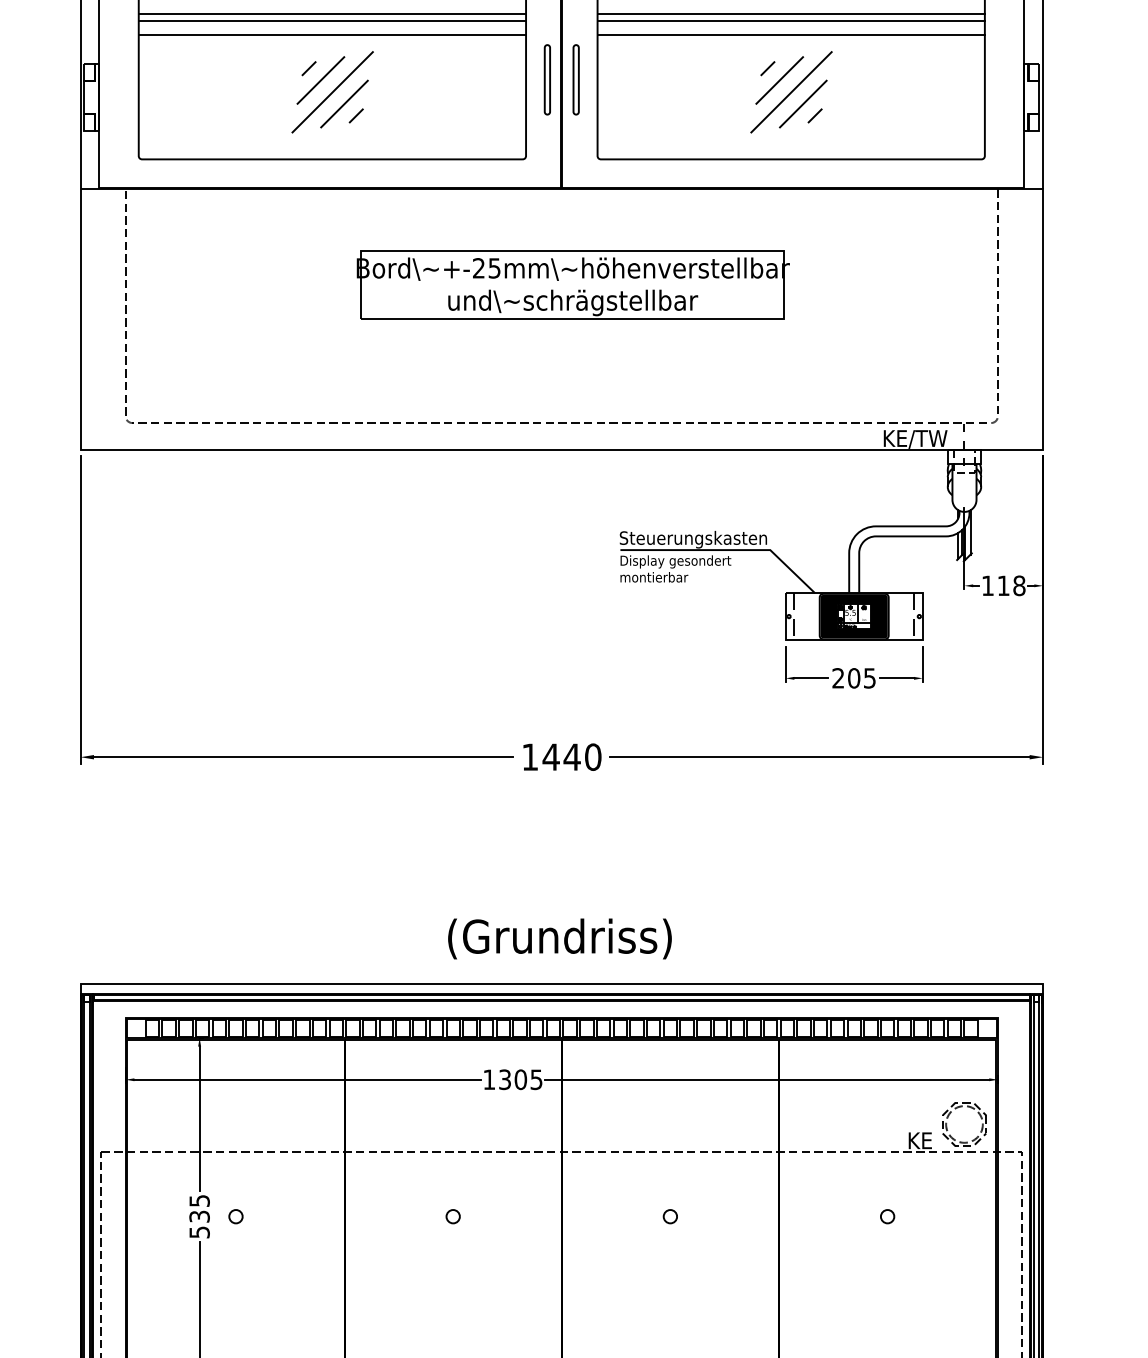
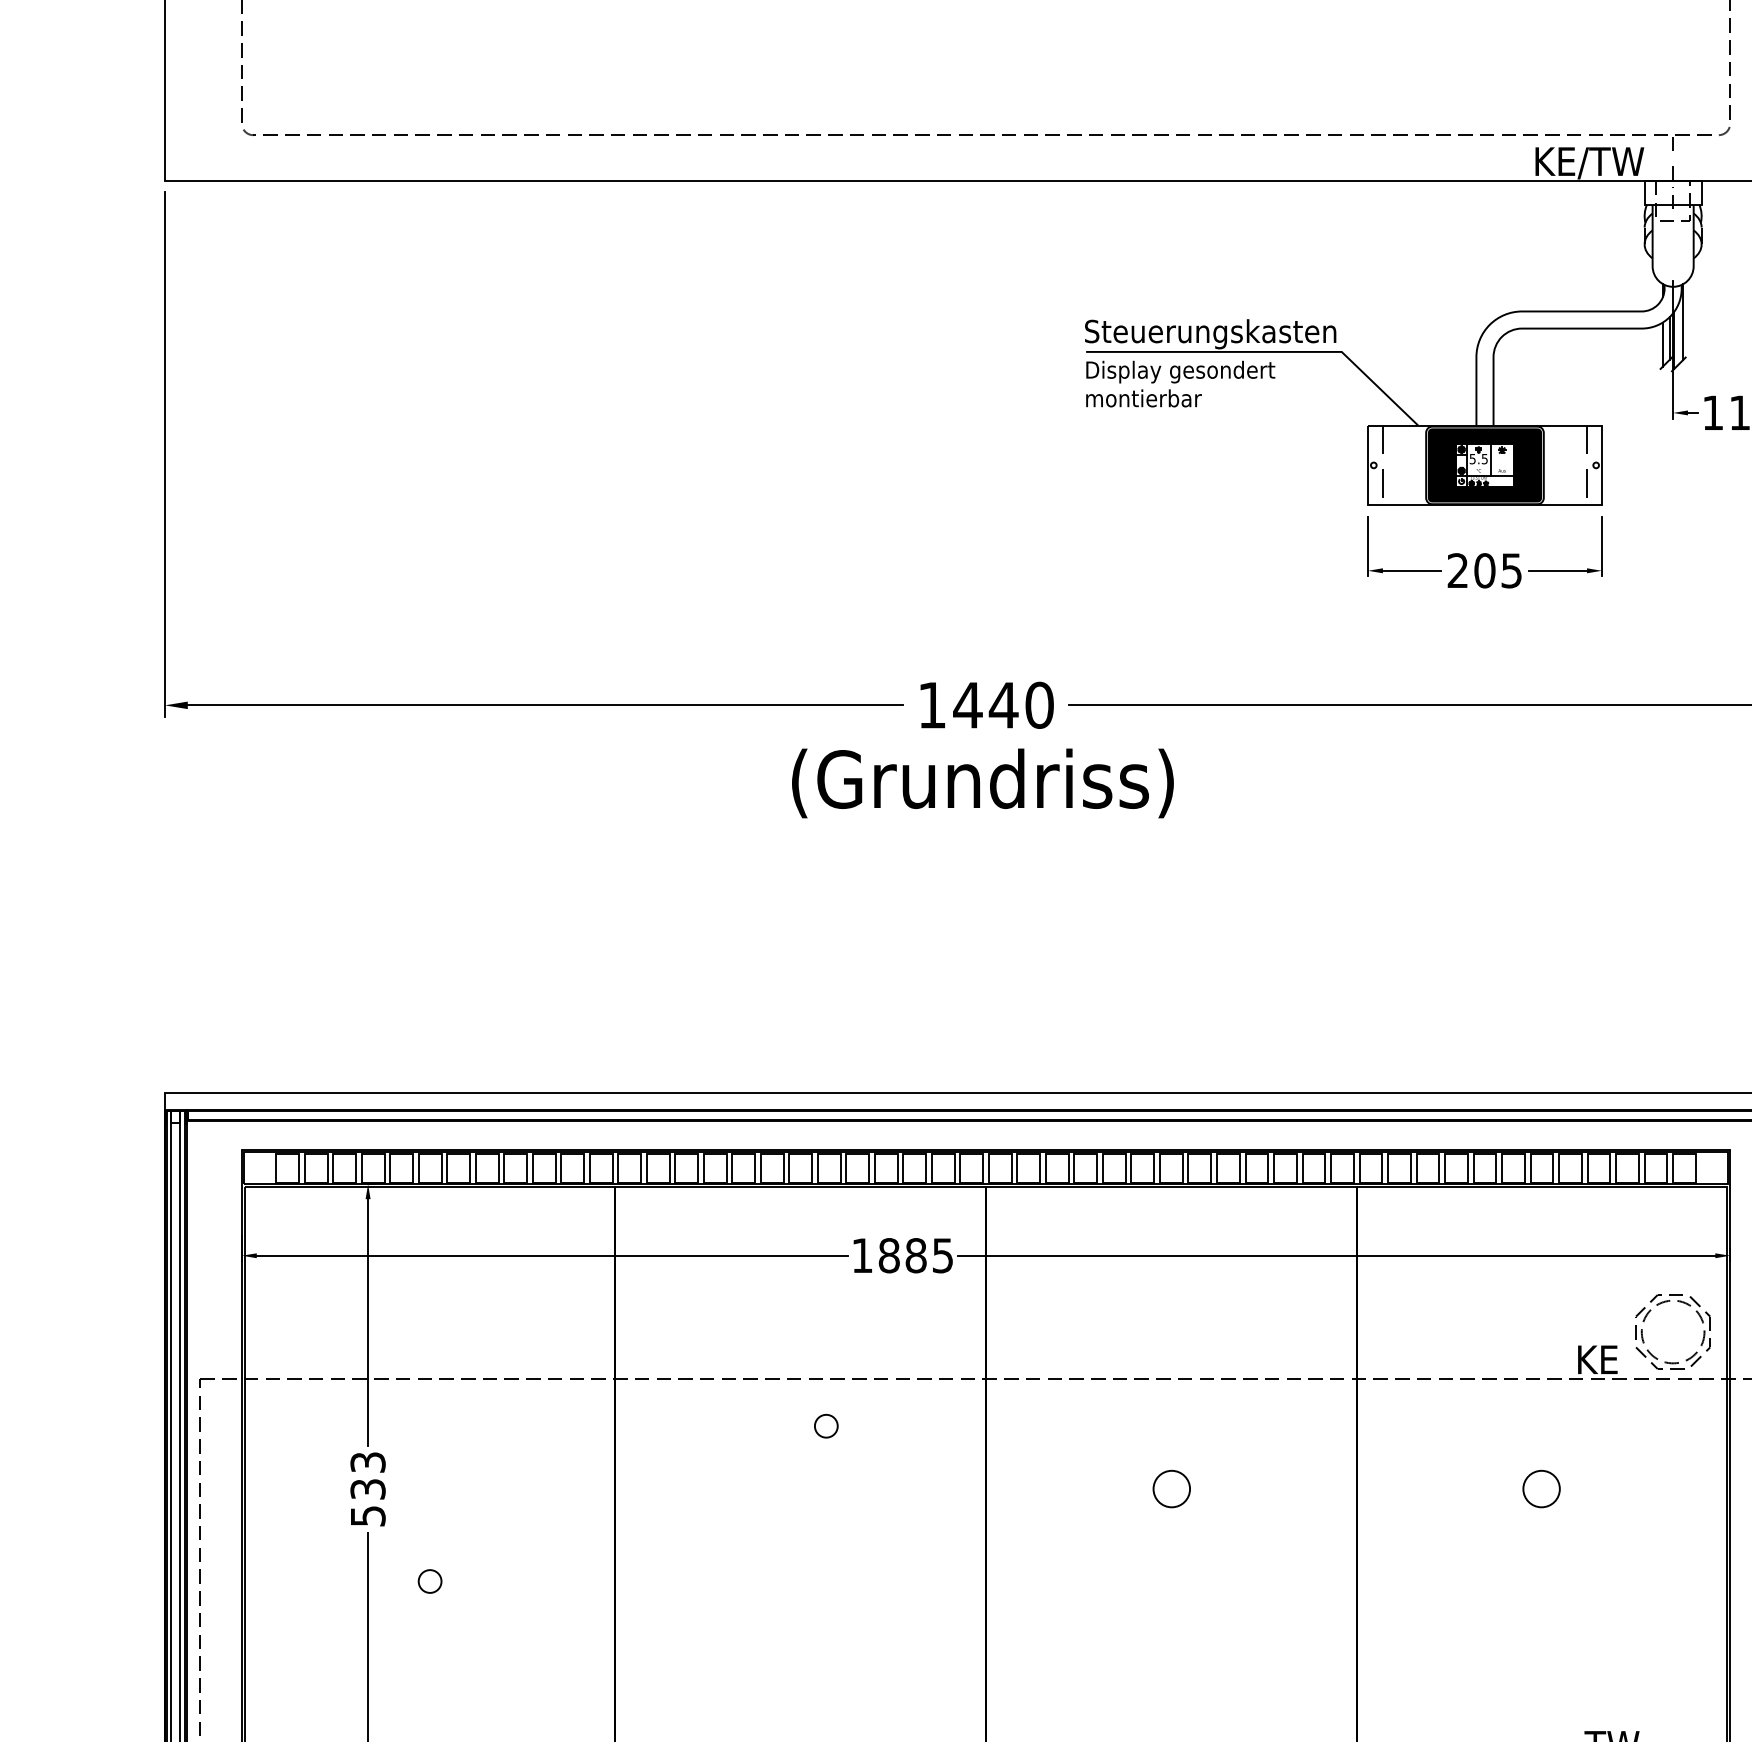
text: (559, 938) -> (982, 782), moved
text: (513, 1079) -> (903, 1255), 1305 -> 1885
text: (199, 1200) -> (367, 1461), 535 -> 533
circle: (235, 1216) -> (429, 1581), moved
circle: (452, 1216) -> (825, 1425), moved
circle: (669, 1216) -> (1169, 1489), size x1.6
circle: (887, 1216) -> (1541, 1489), size x1.6

